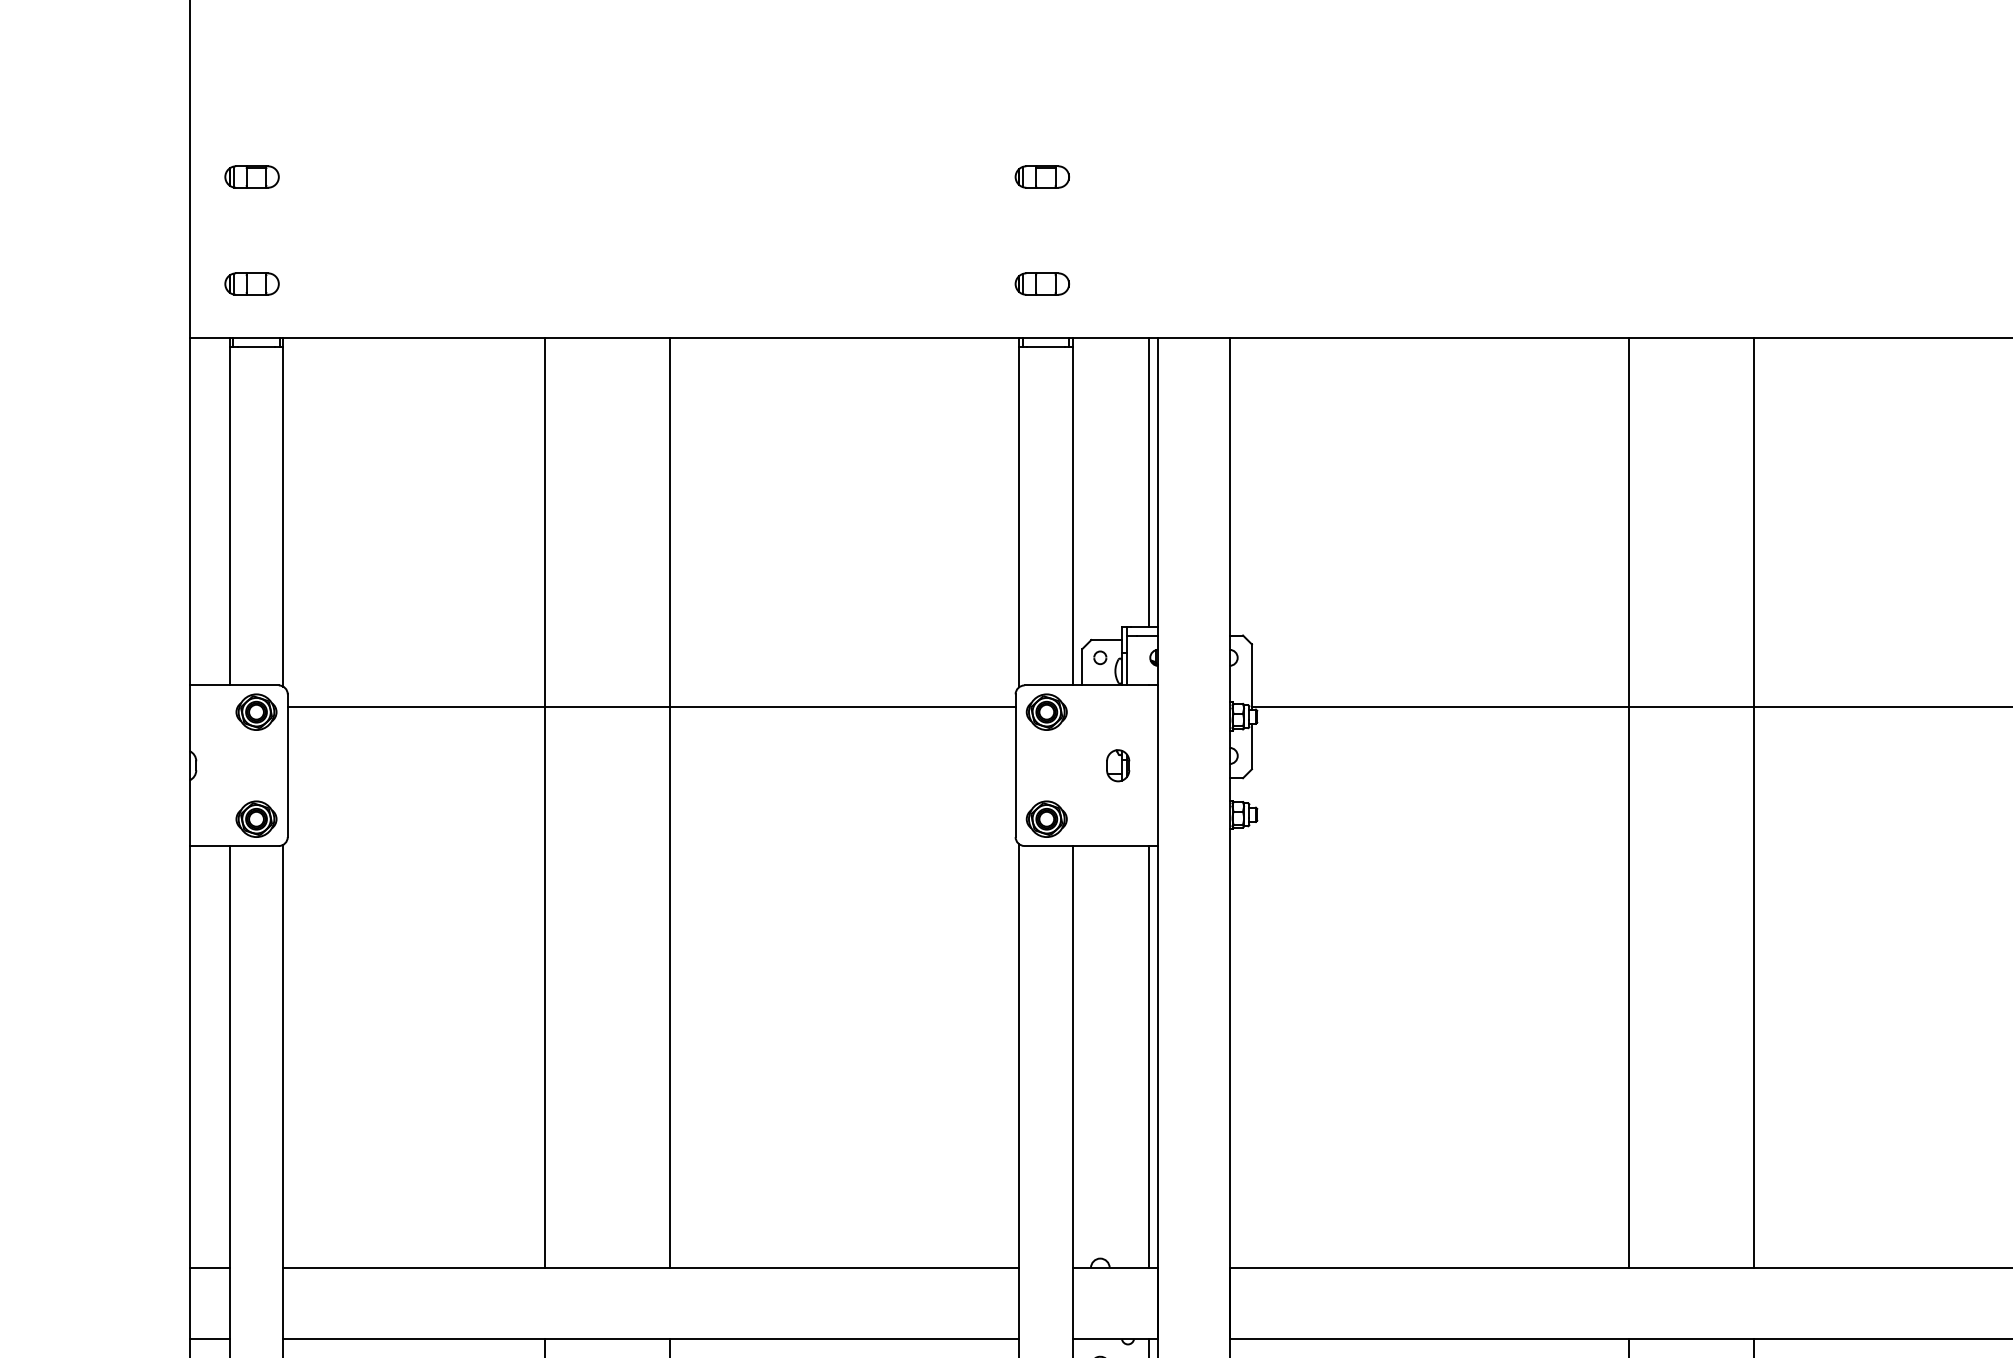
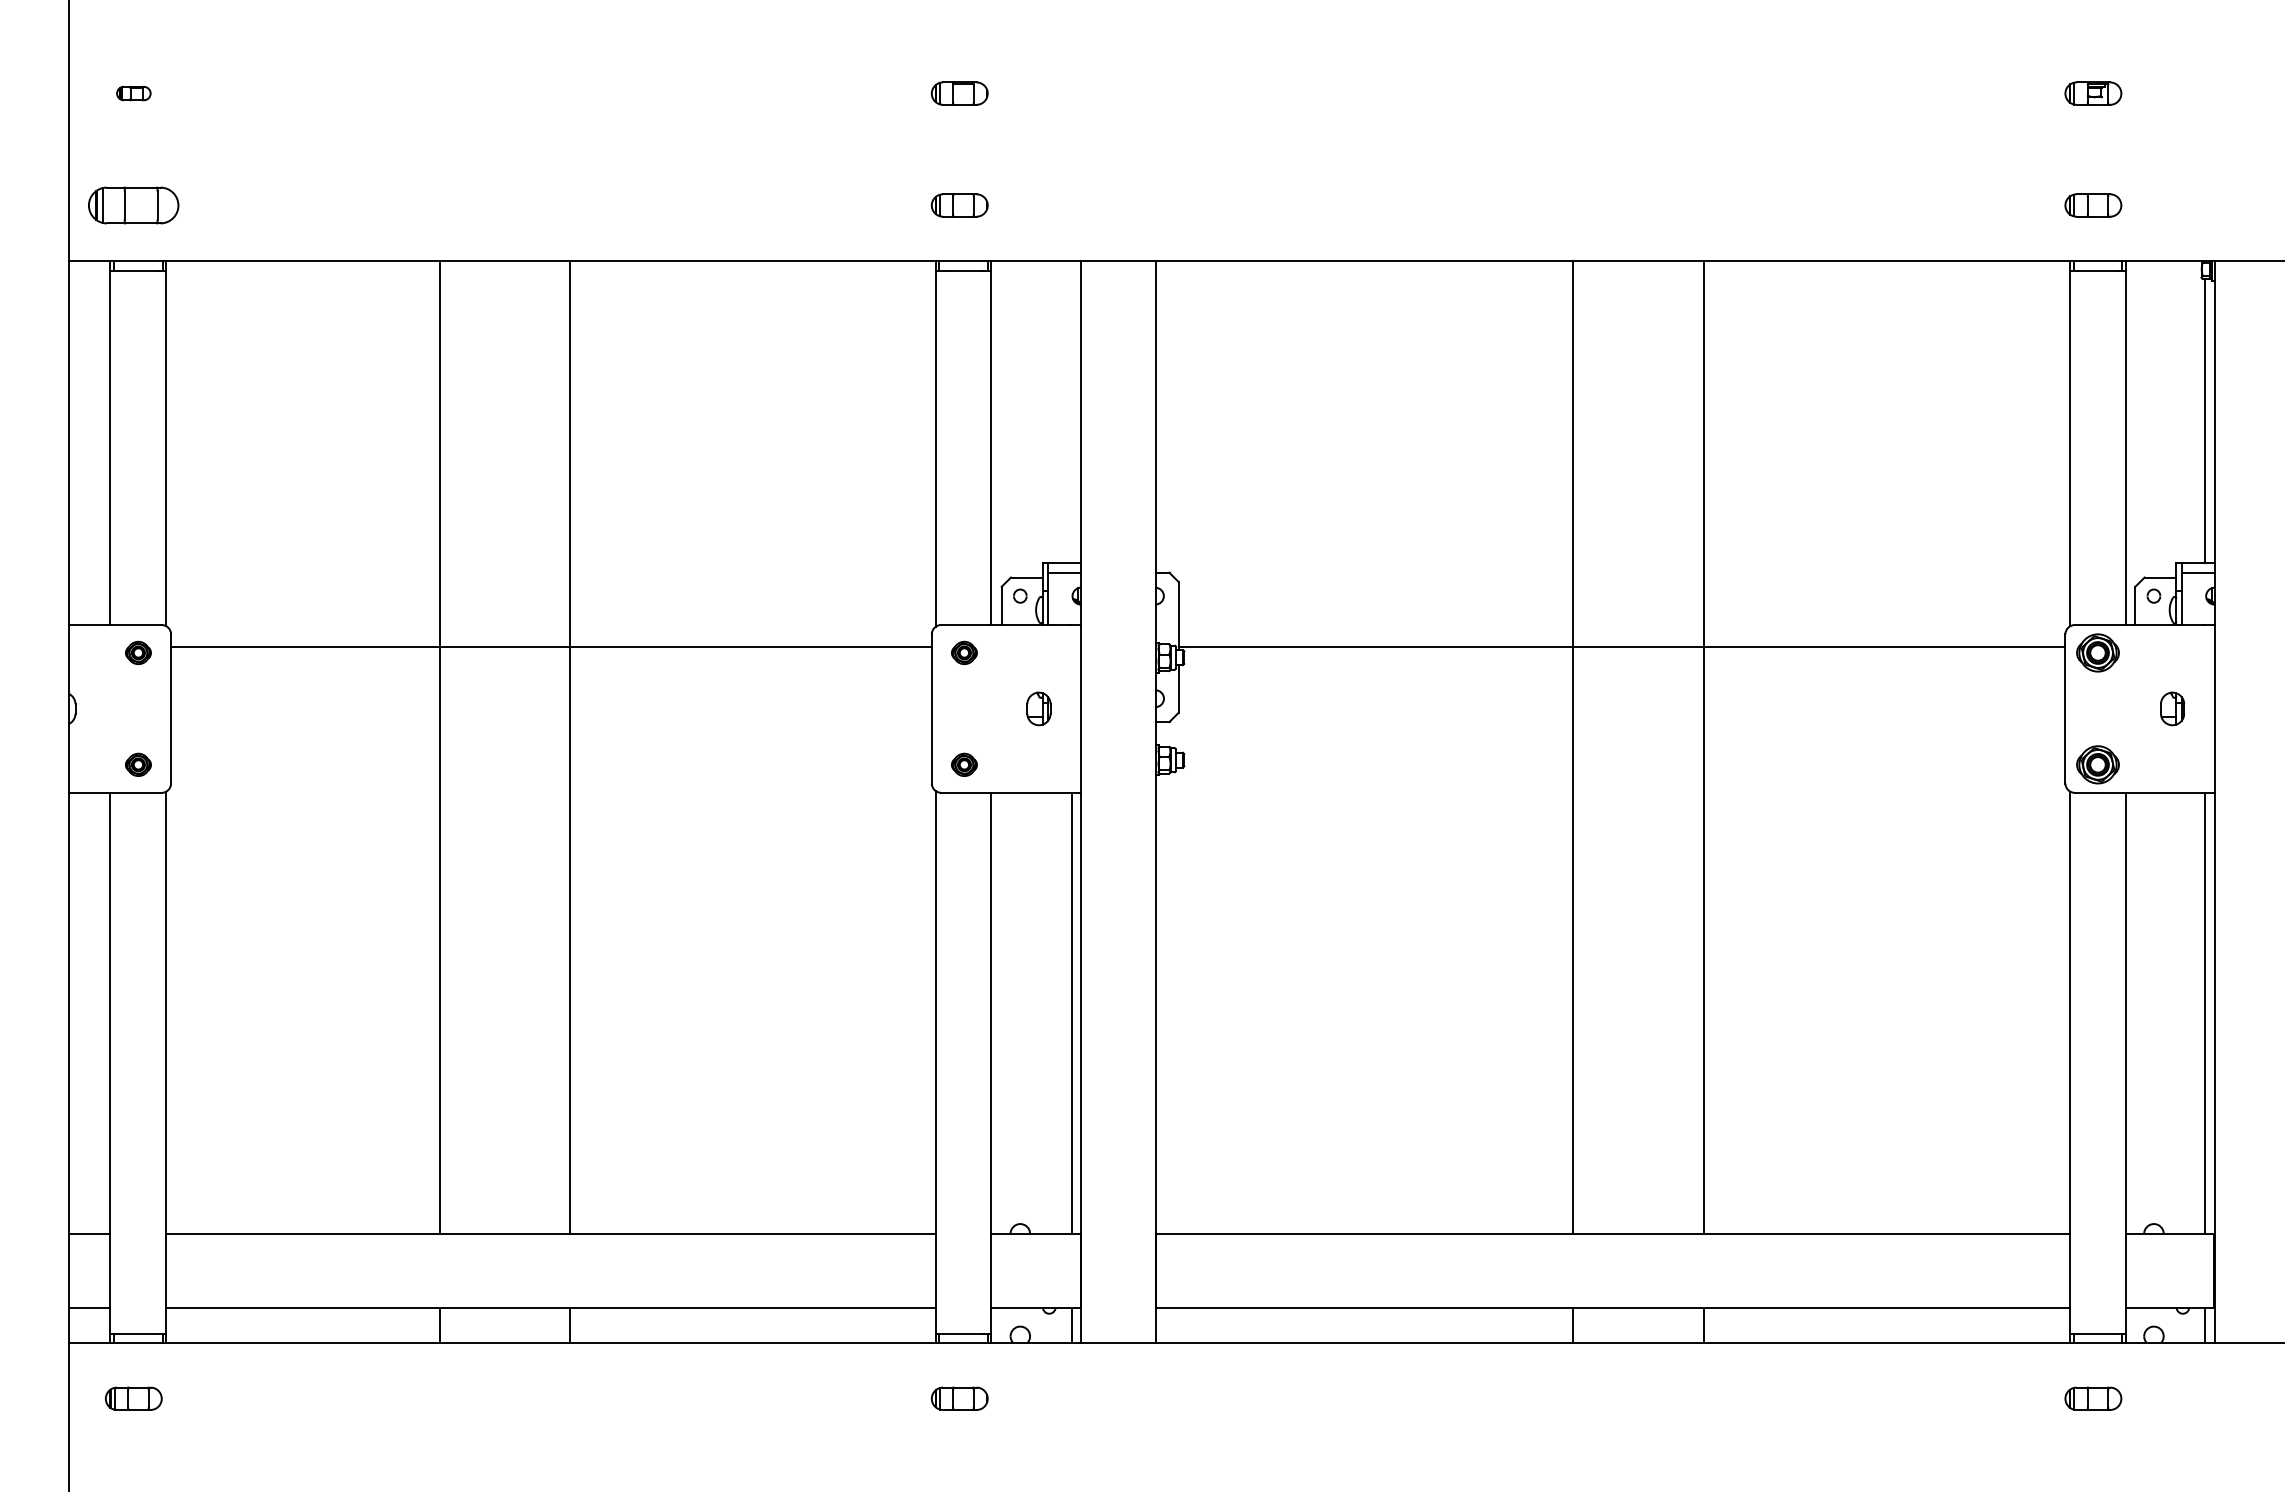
part: (251, 176) -> (133, 93), size x0.6
part: (251, 284) -> (133, 205), size x1.6
line: (1149, 482) -> (1071, 412), removed
part: (256, 711) -> (138, 652), size x0.6
part: (1046, 711) -> (964, 652), size x0.6
part: (256, 818) -> (138, 764), size x0.6
part: (1046, 818) -> (964, 764), size x0.6

